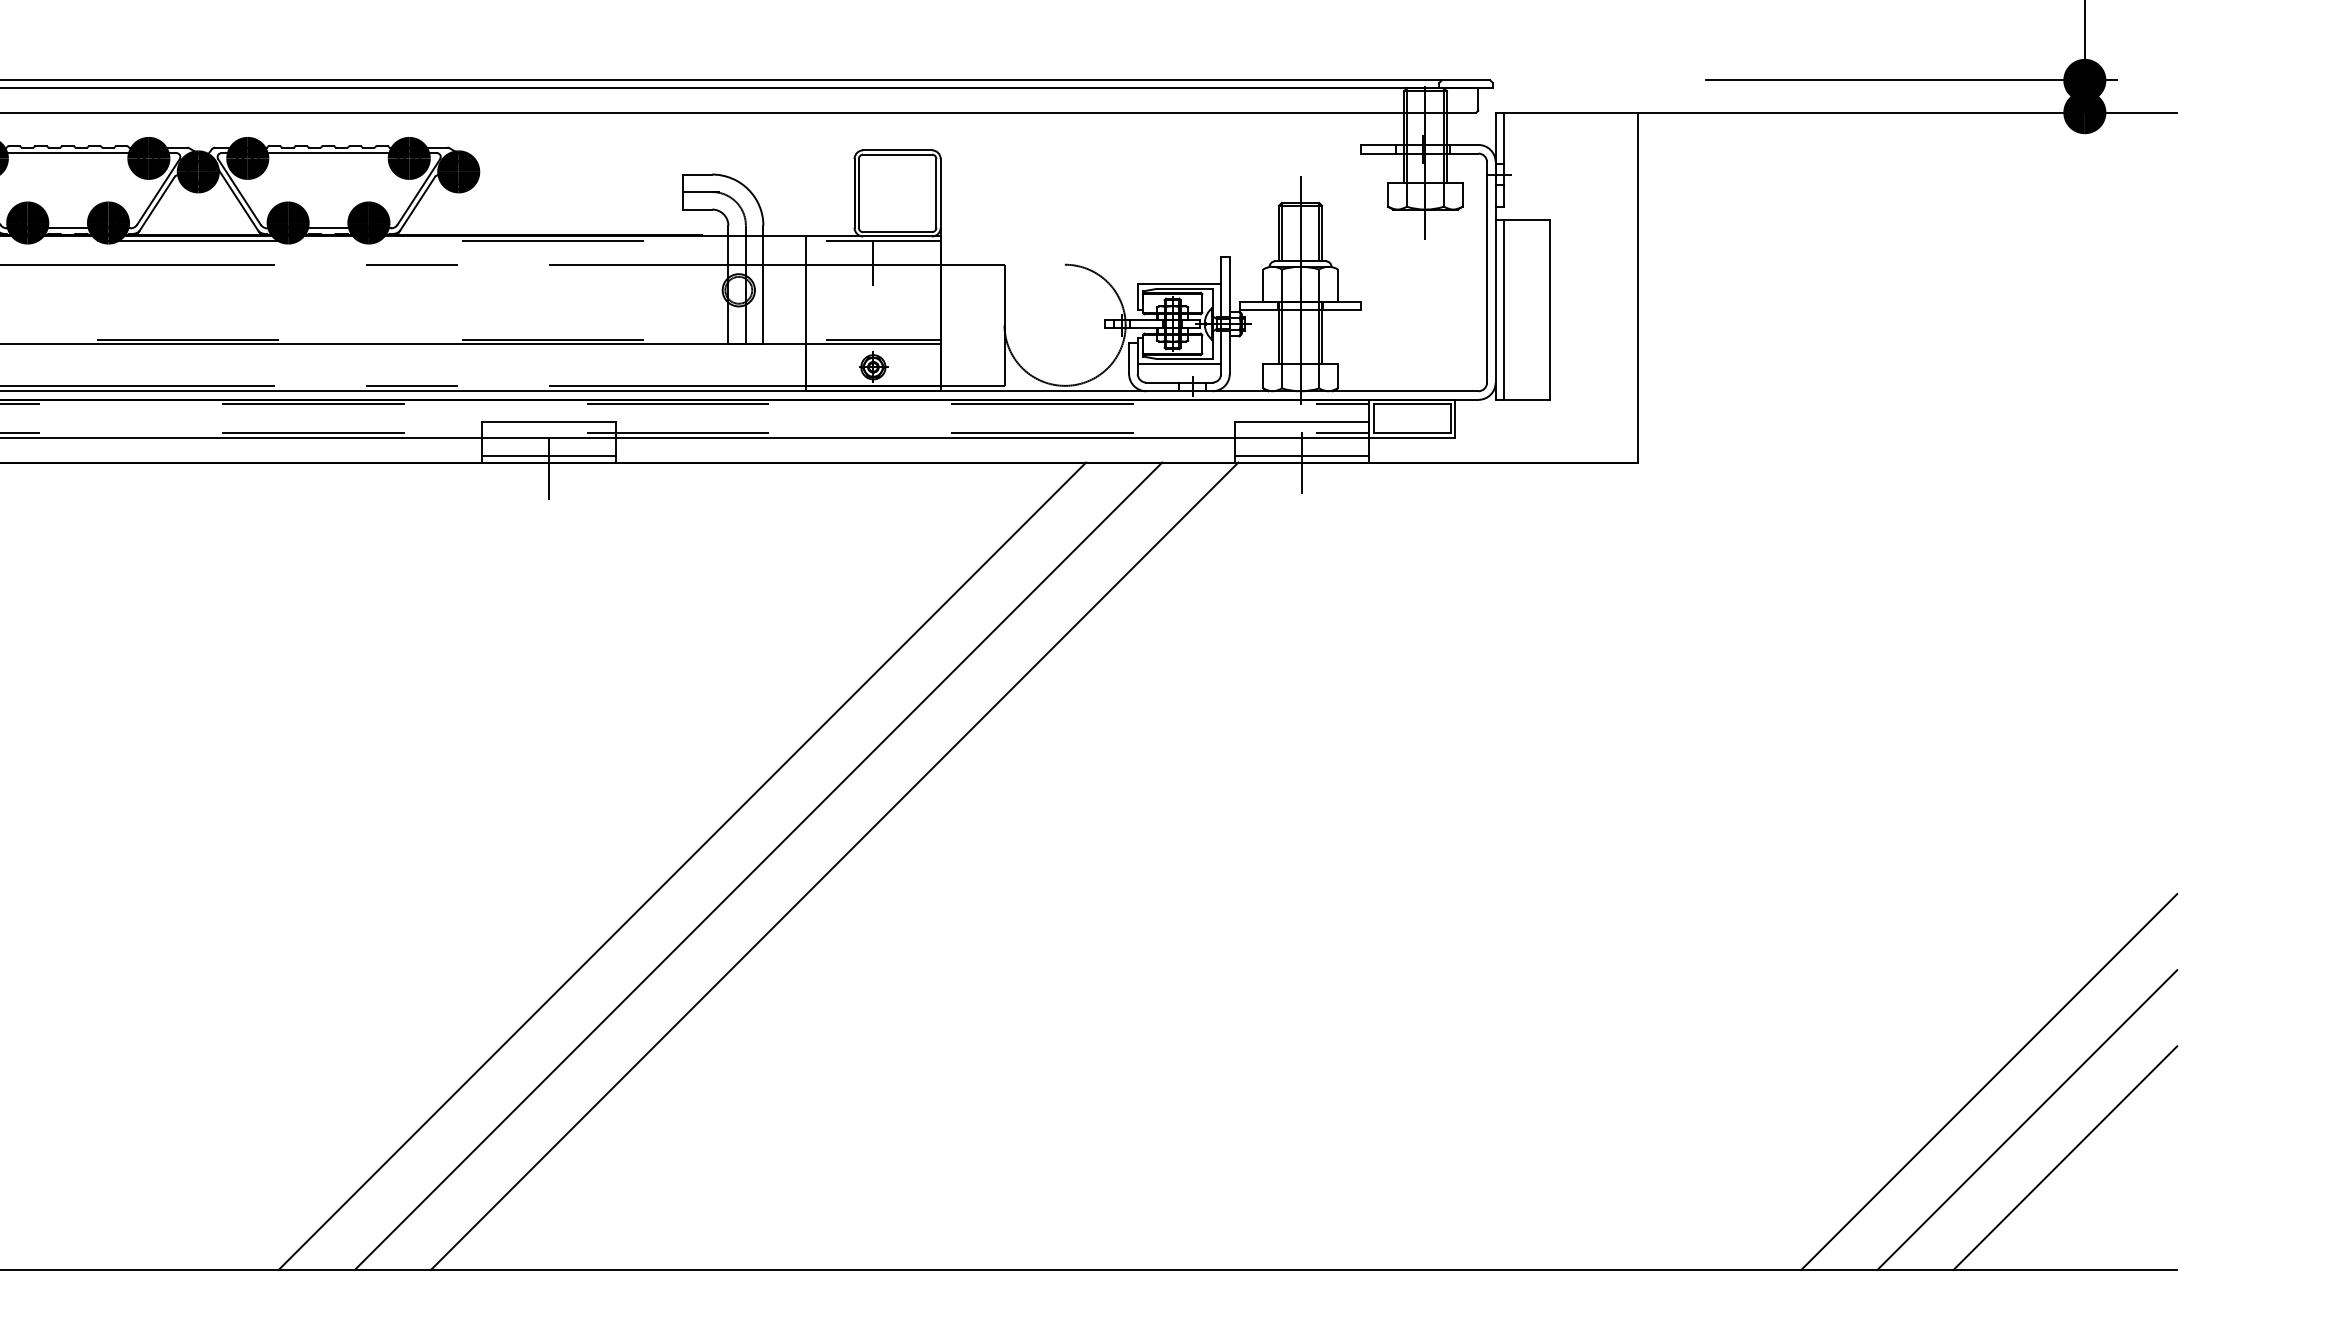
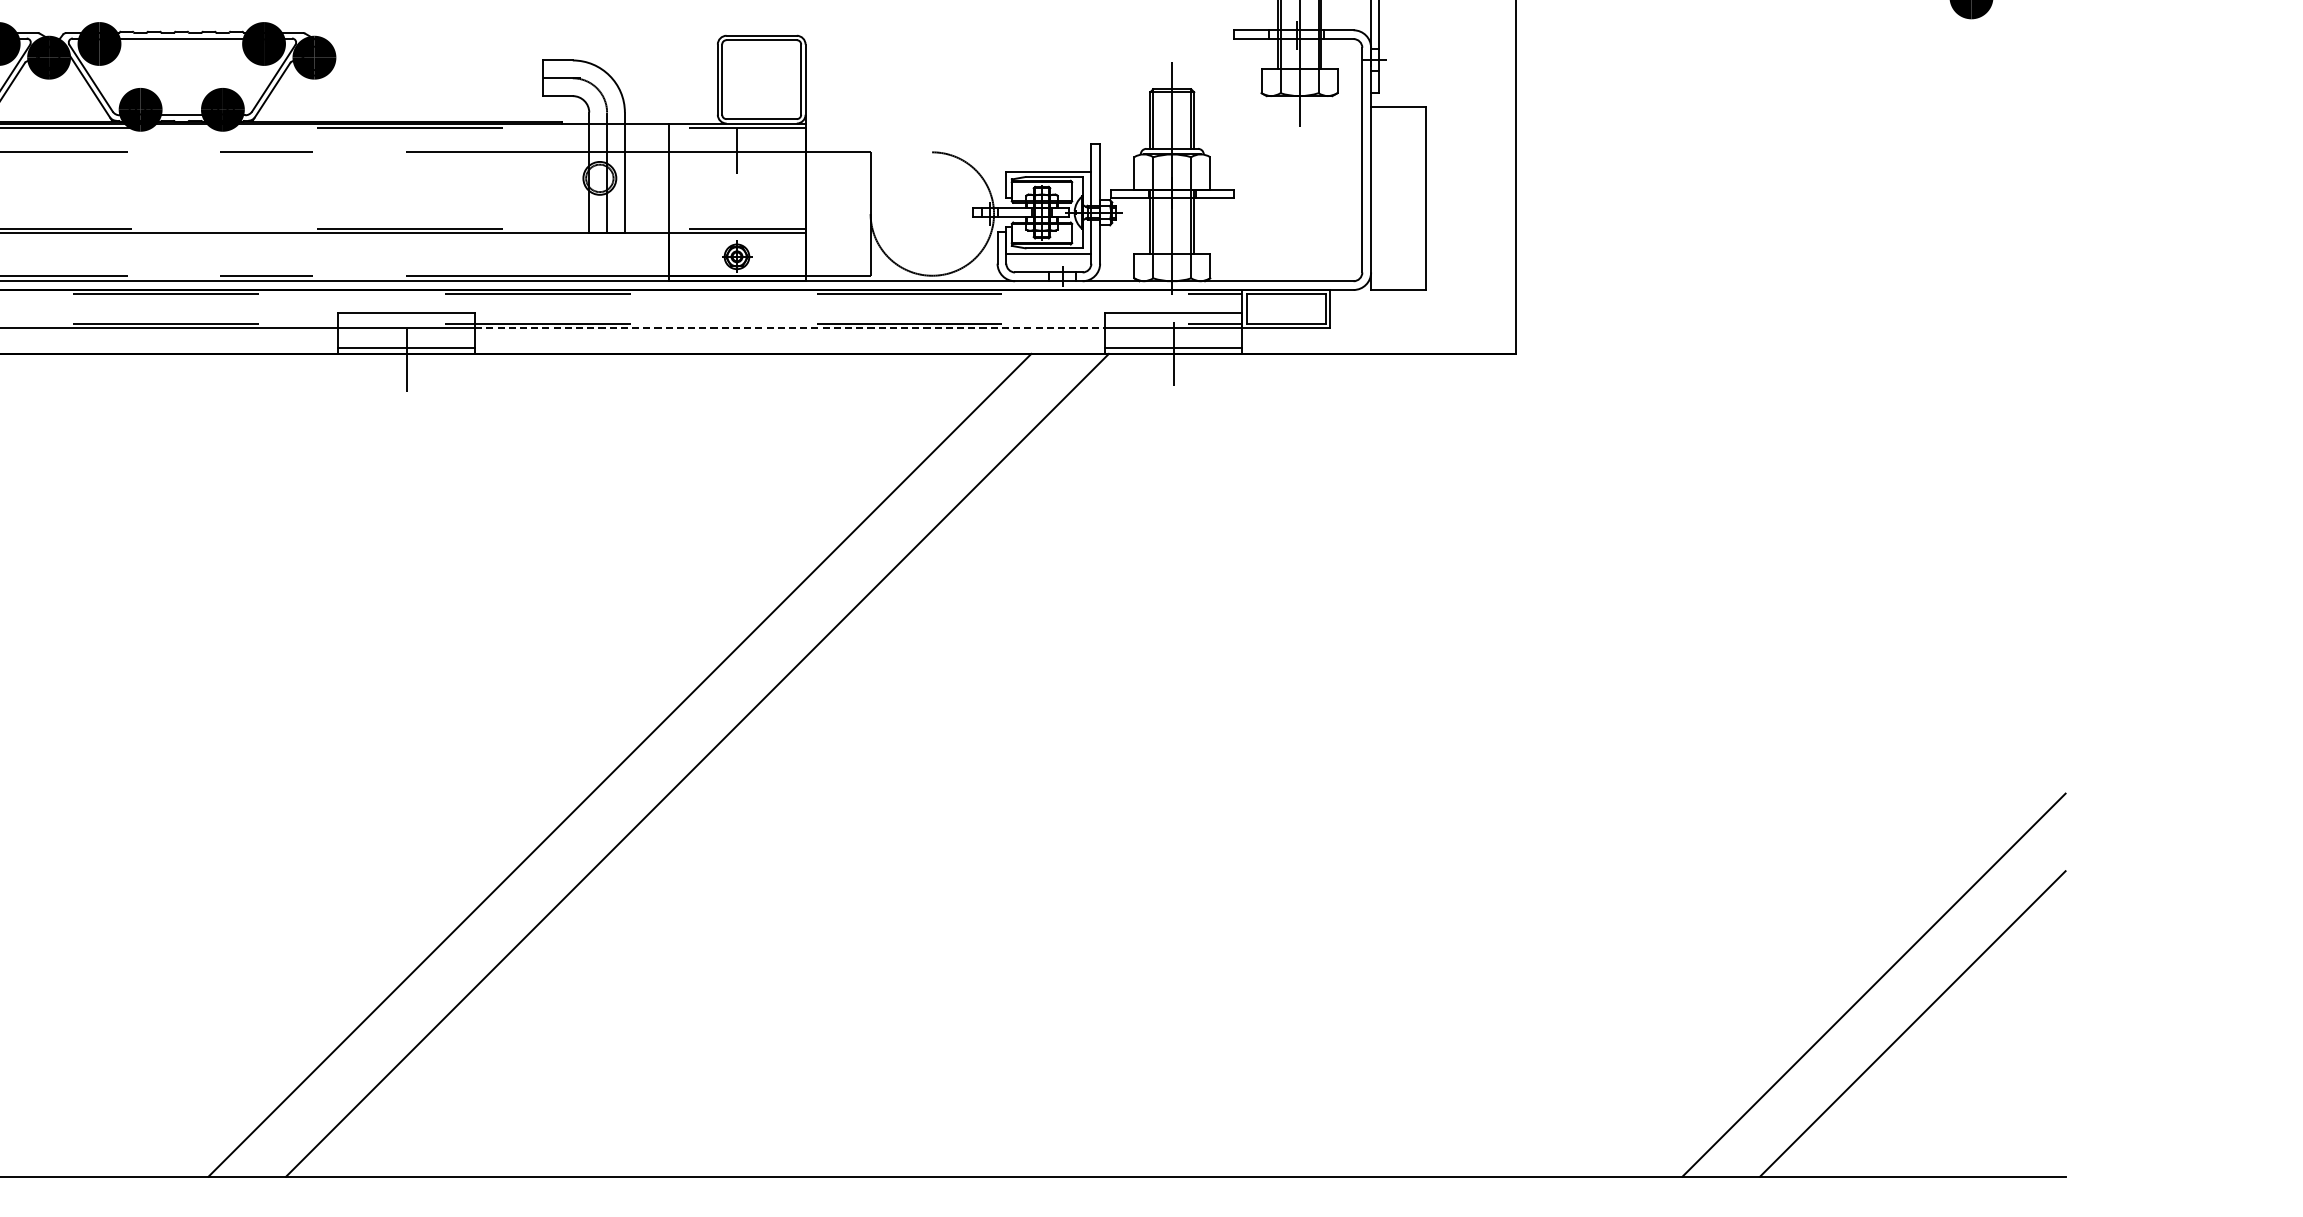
line: (1503, 309) -> (1379, 197), removed
line: (925, 437) -> (790, 328), solid -> dashed
line: (682, 866) -> (542, 765), removed
line: (2065, 1158) -> (1951, 1063), removed

